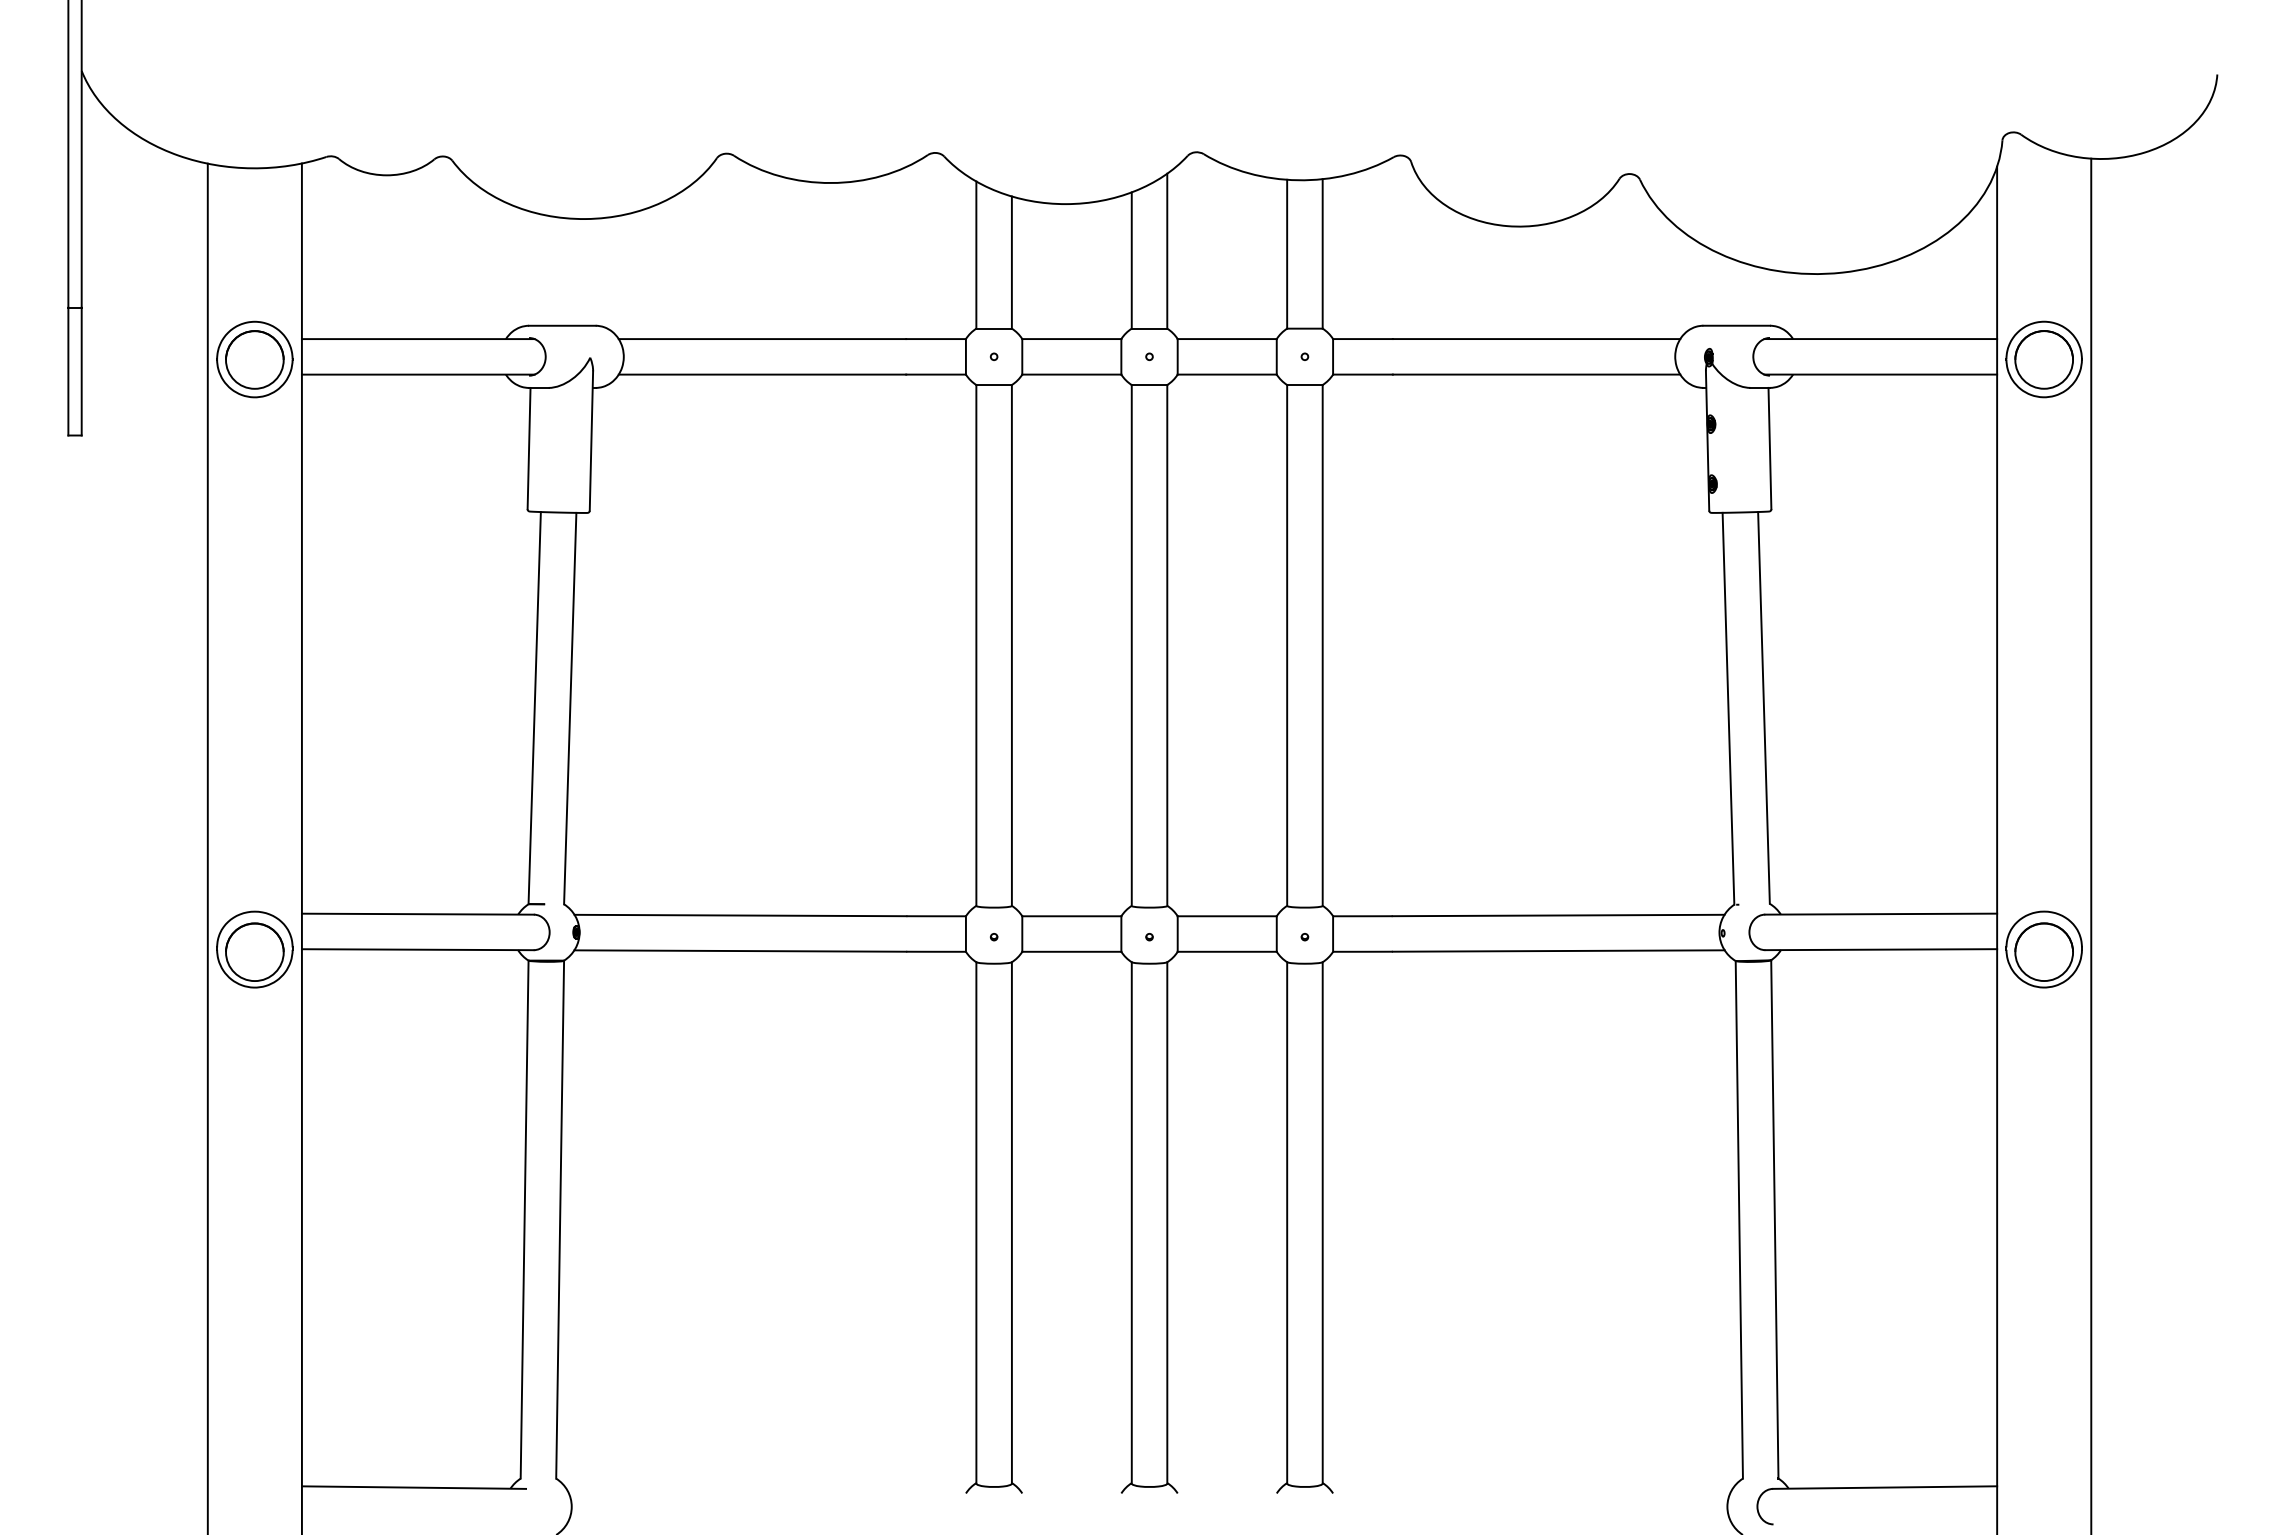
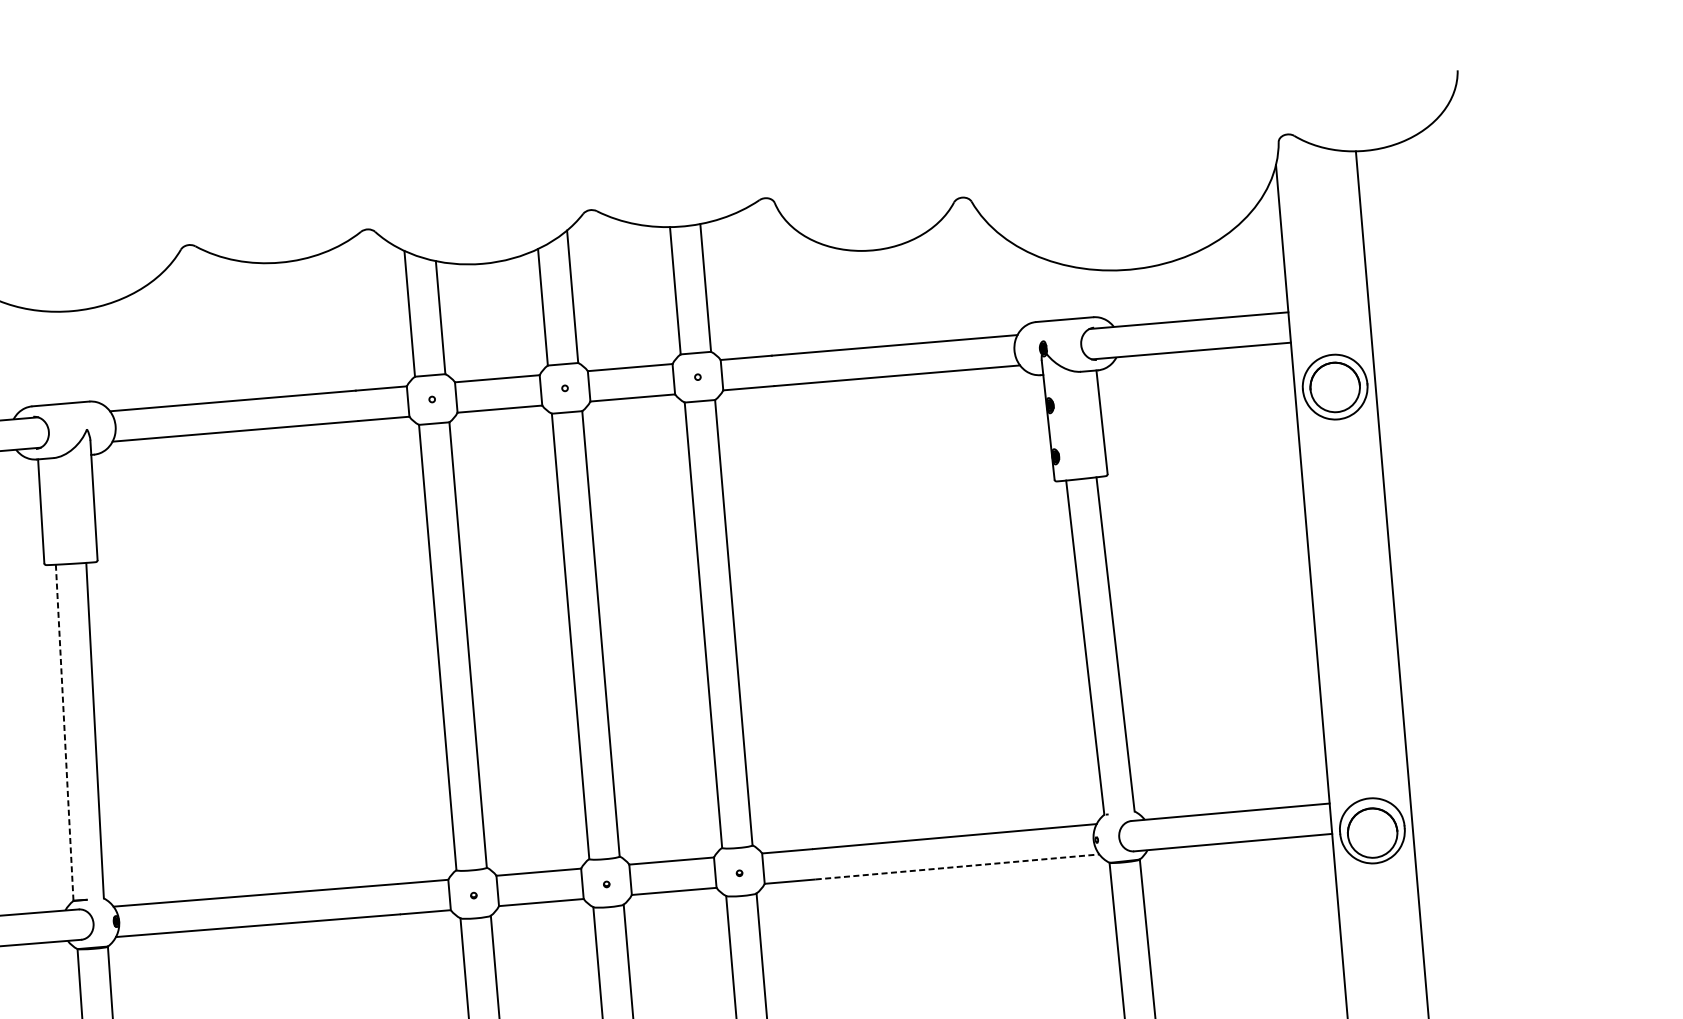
part: (2043, 359) -> (1334, 387), moved
line: (534, 708) -> (64, 733), solid -> dashed
line: (1558, 951) -> (957, 867), solid -> dashed

